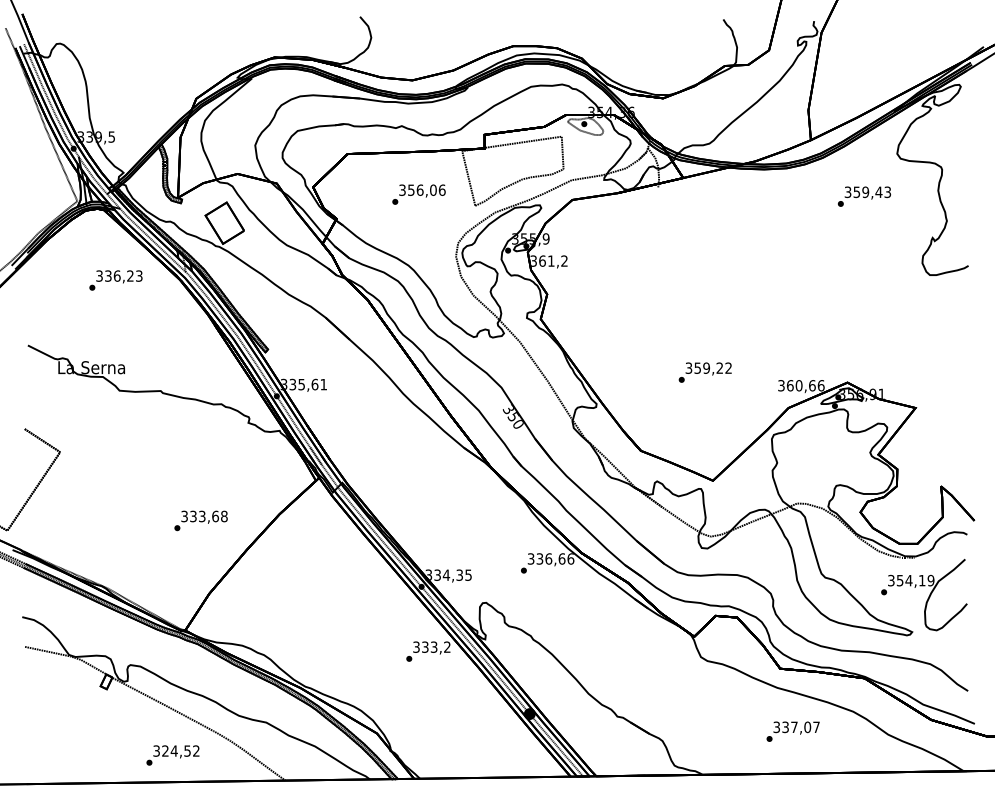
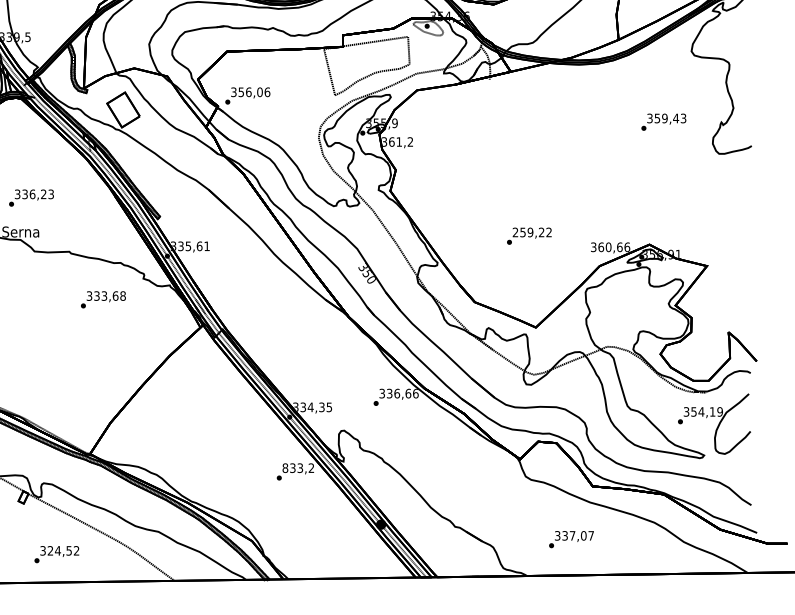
text: (418, 194) -> (247, 95), moved
text: (864, 196) -> (663, 122), moved
text: (115, 280) -> (31, 198), moved
text: (688, 368) -> (515, 232), 359,22 -> 259,22
text: (200, 520) -> (102, 299), moved
text: (416, 646) -> (285, 467), 333,2 -> 833,2
text: (792, 731) -> (570, 539), moved
text: (172, 755) -> (56, 554), moved

